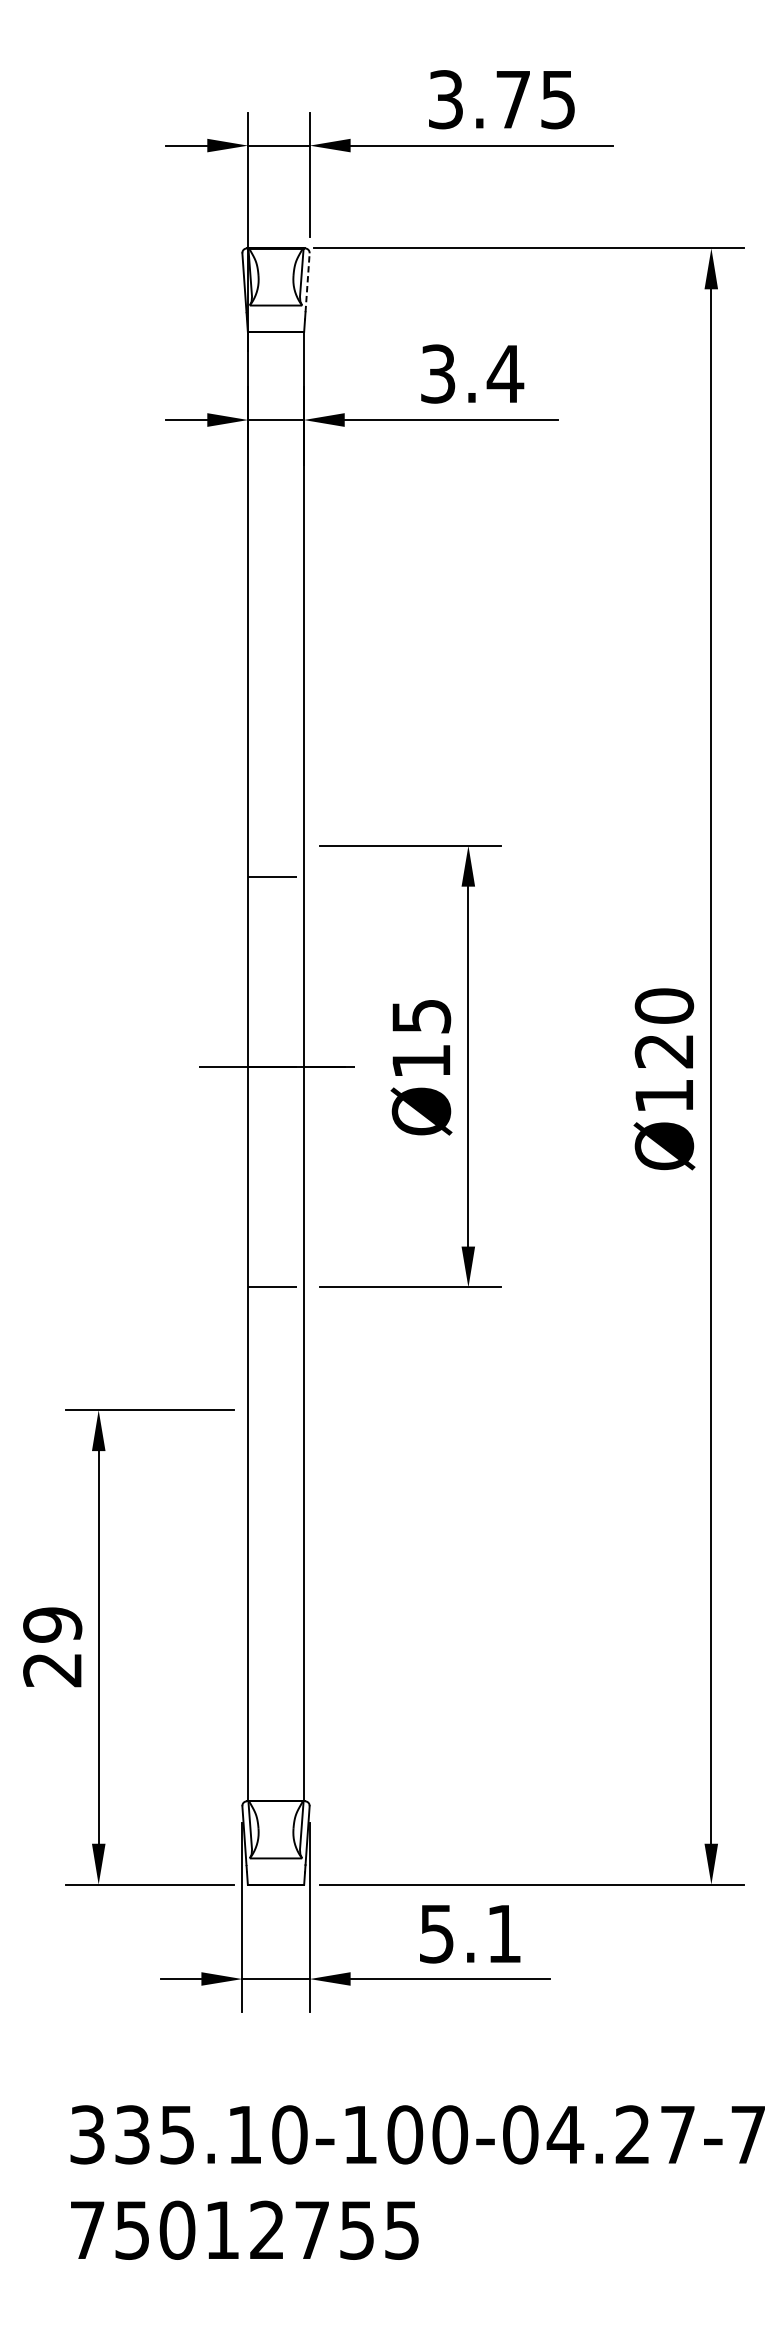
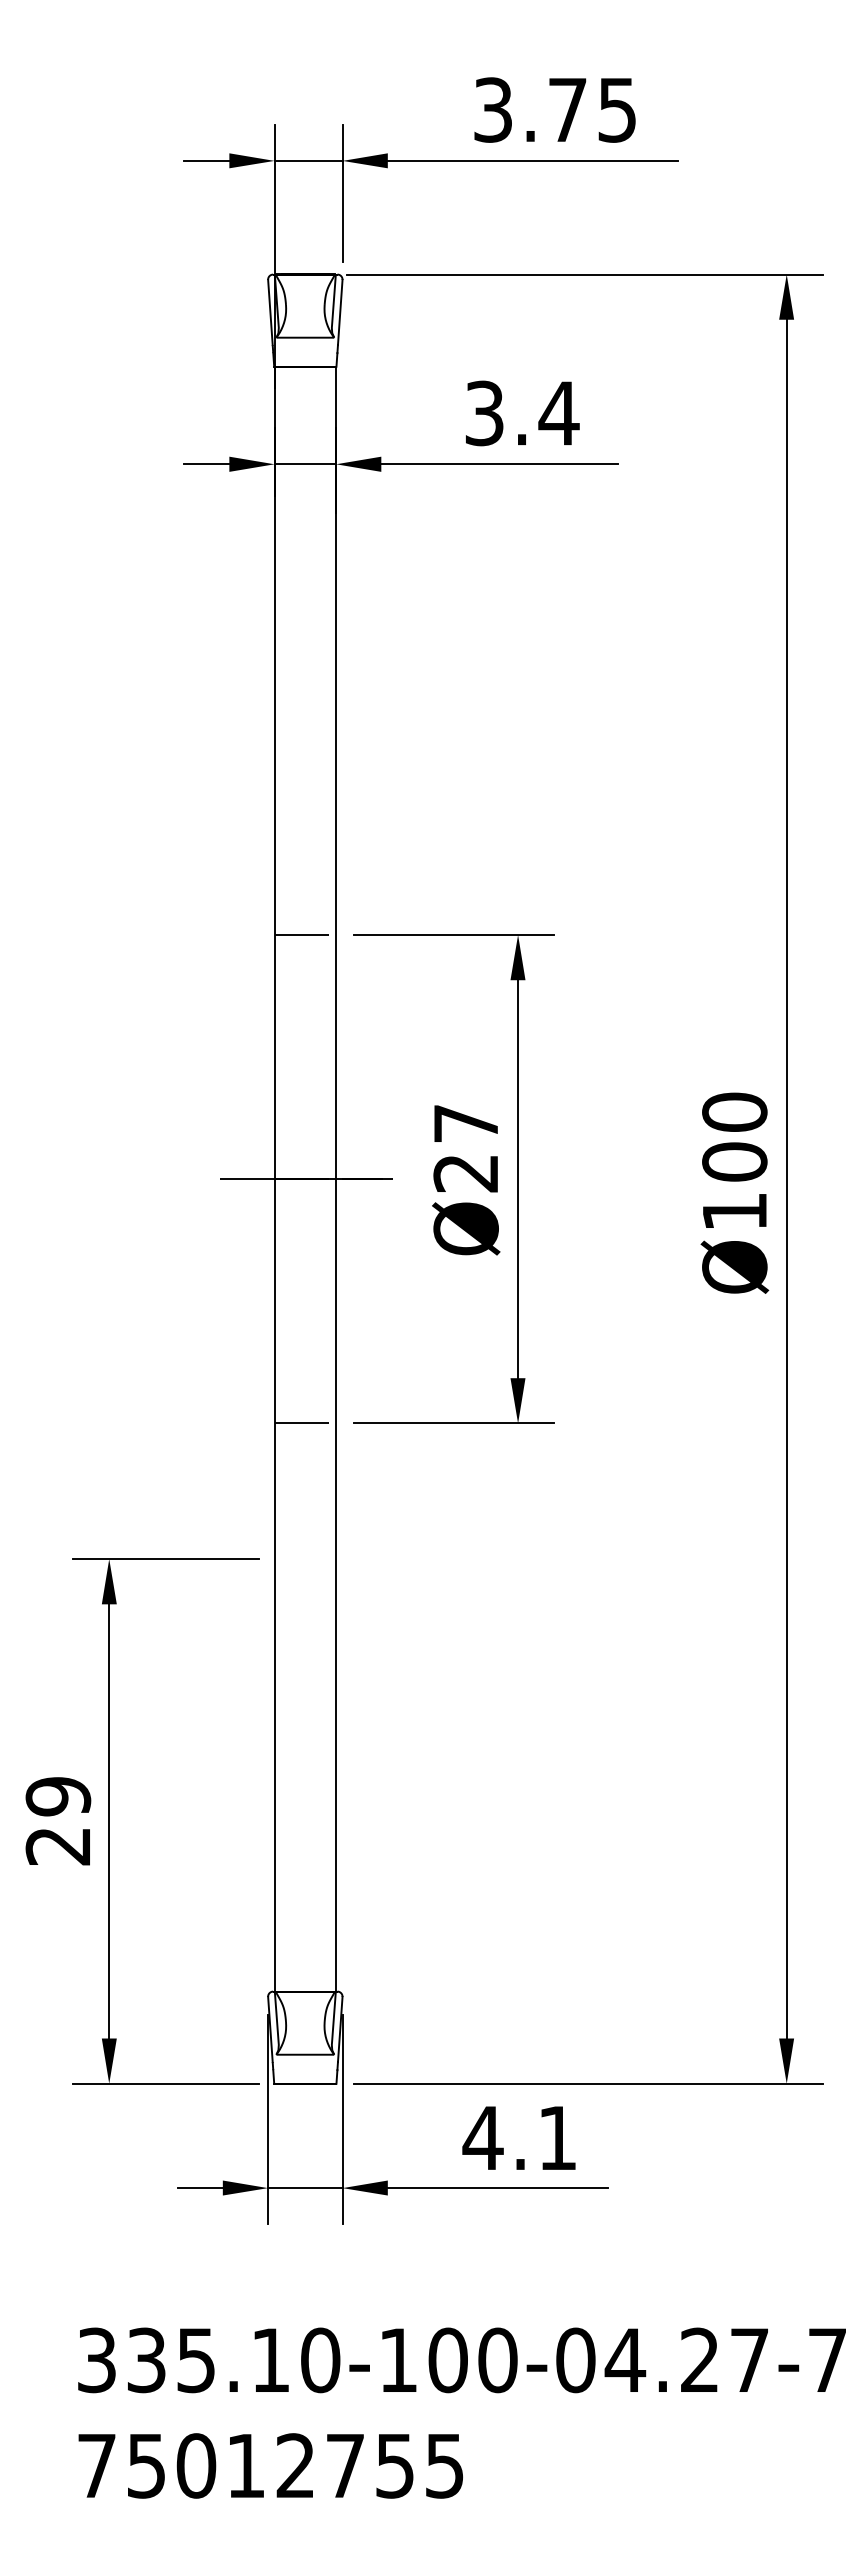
line: (307, 282) -> (340, 312), dashed -> solid
line: (276, 876) -> (305, 934), moved
text: (420, 1038) -> (465, 1148), Ø15 -> Ø27
text: (664, 1050) -> (734, 1161), Ø120 -> Ø100
text: (436, 1934) -> (482, 2138), 5.1 -> 4.1

